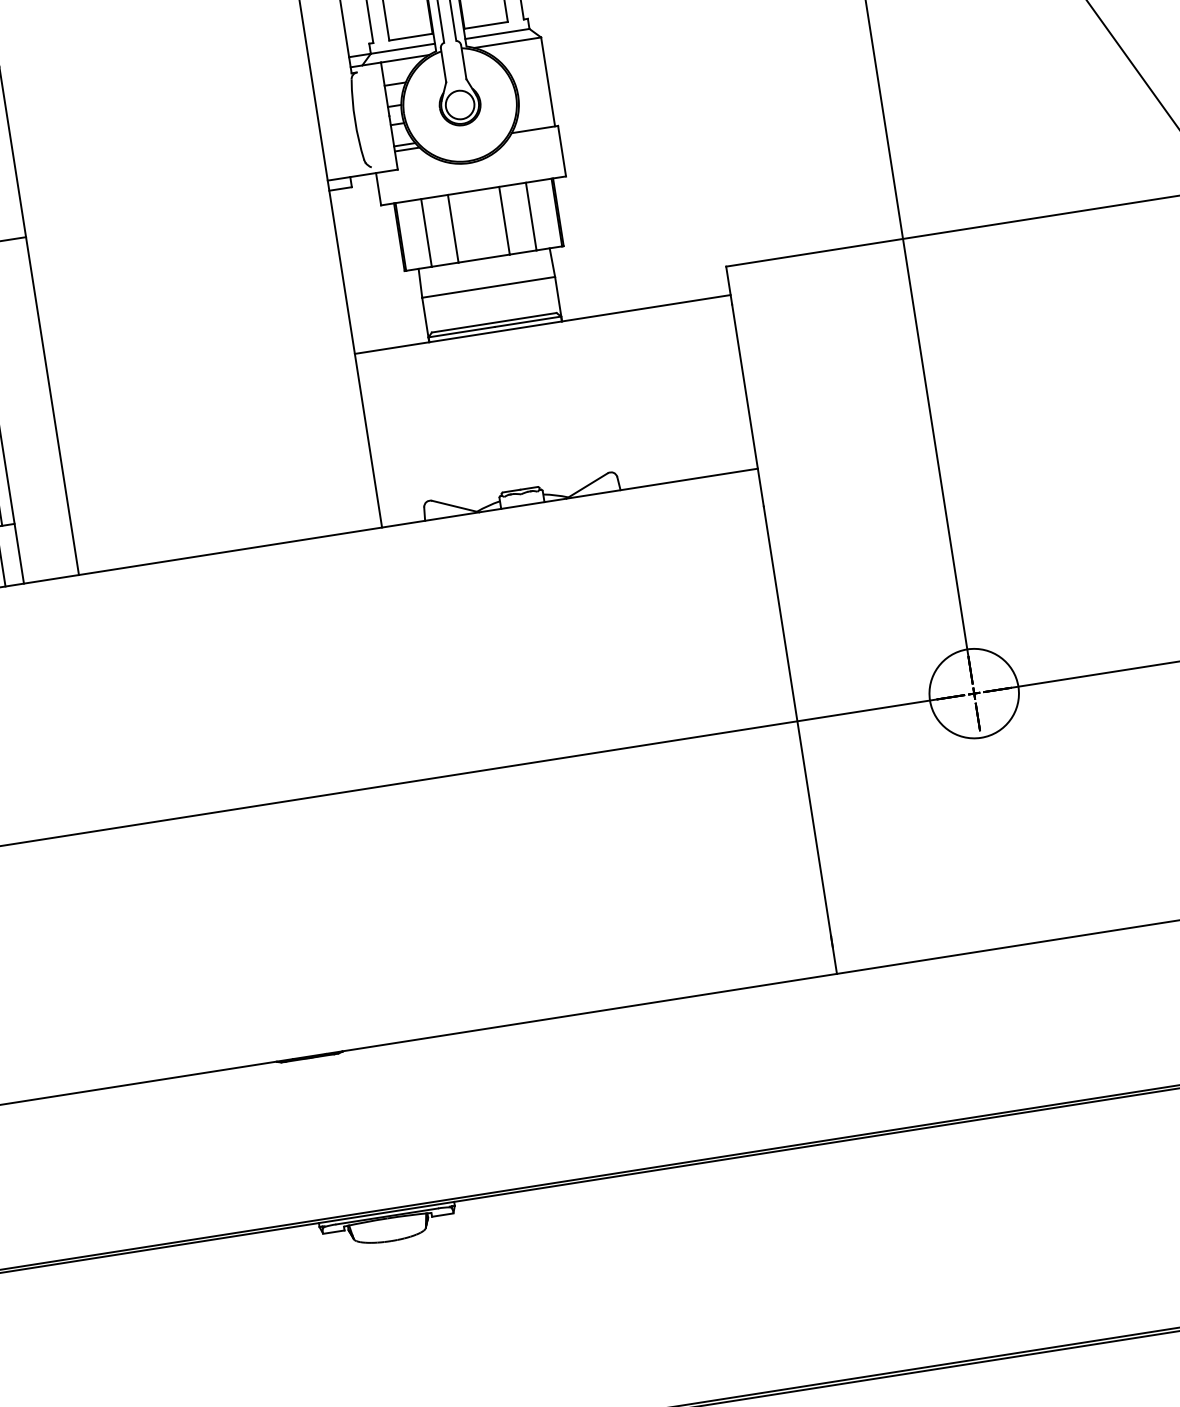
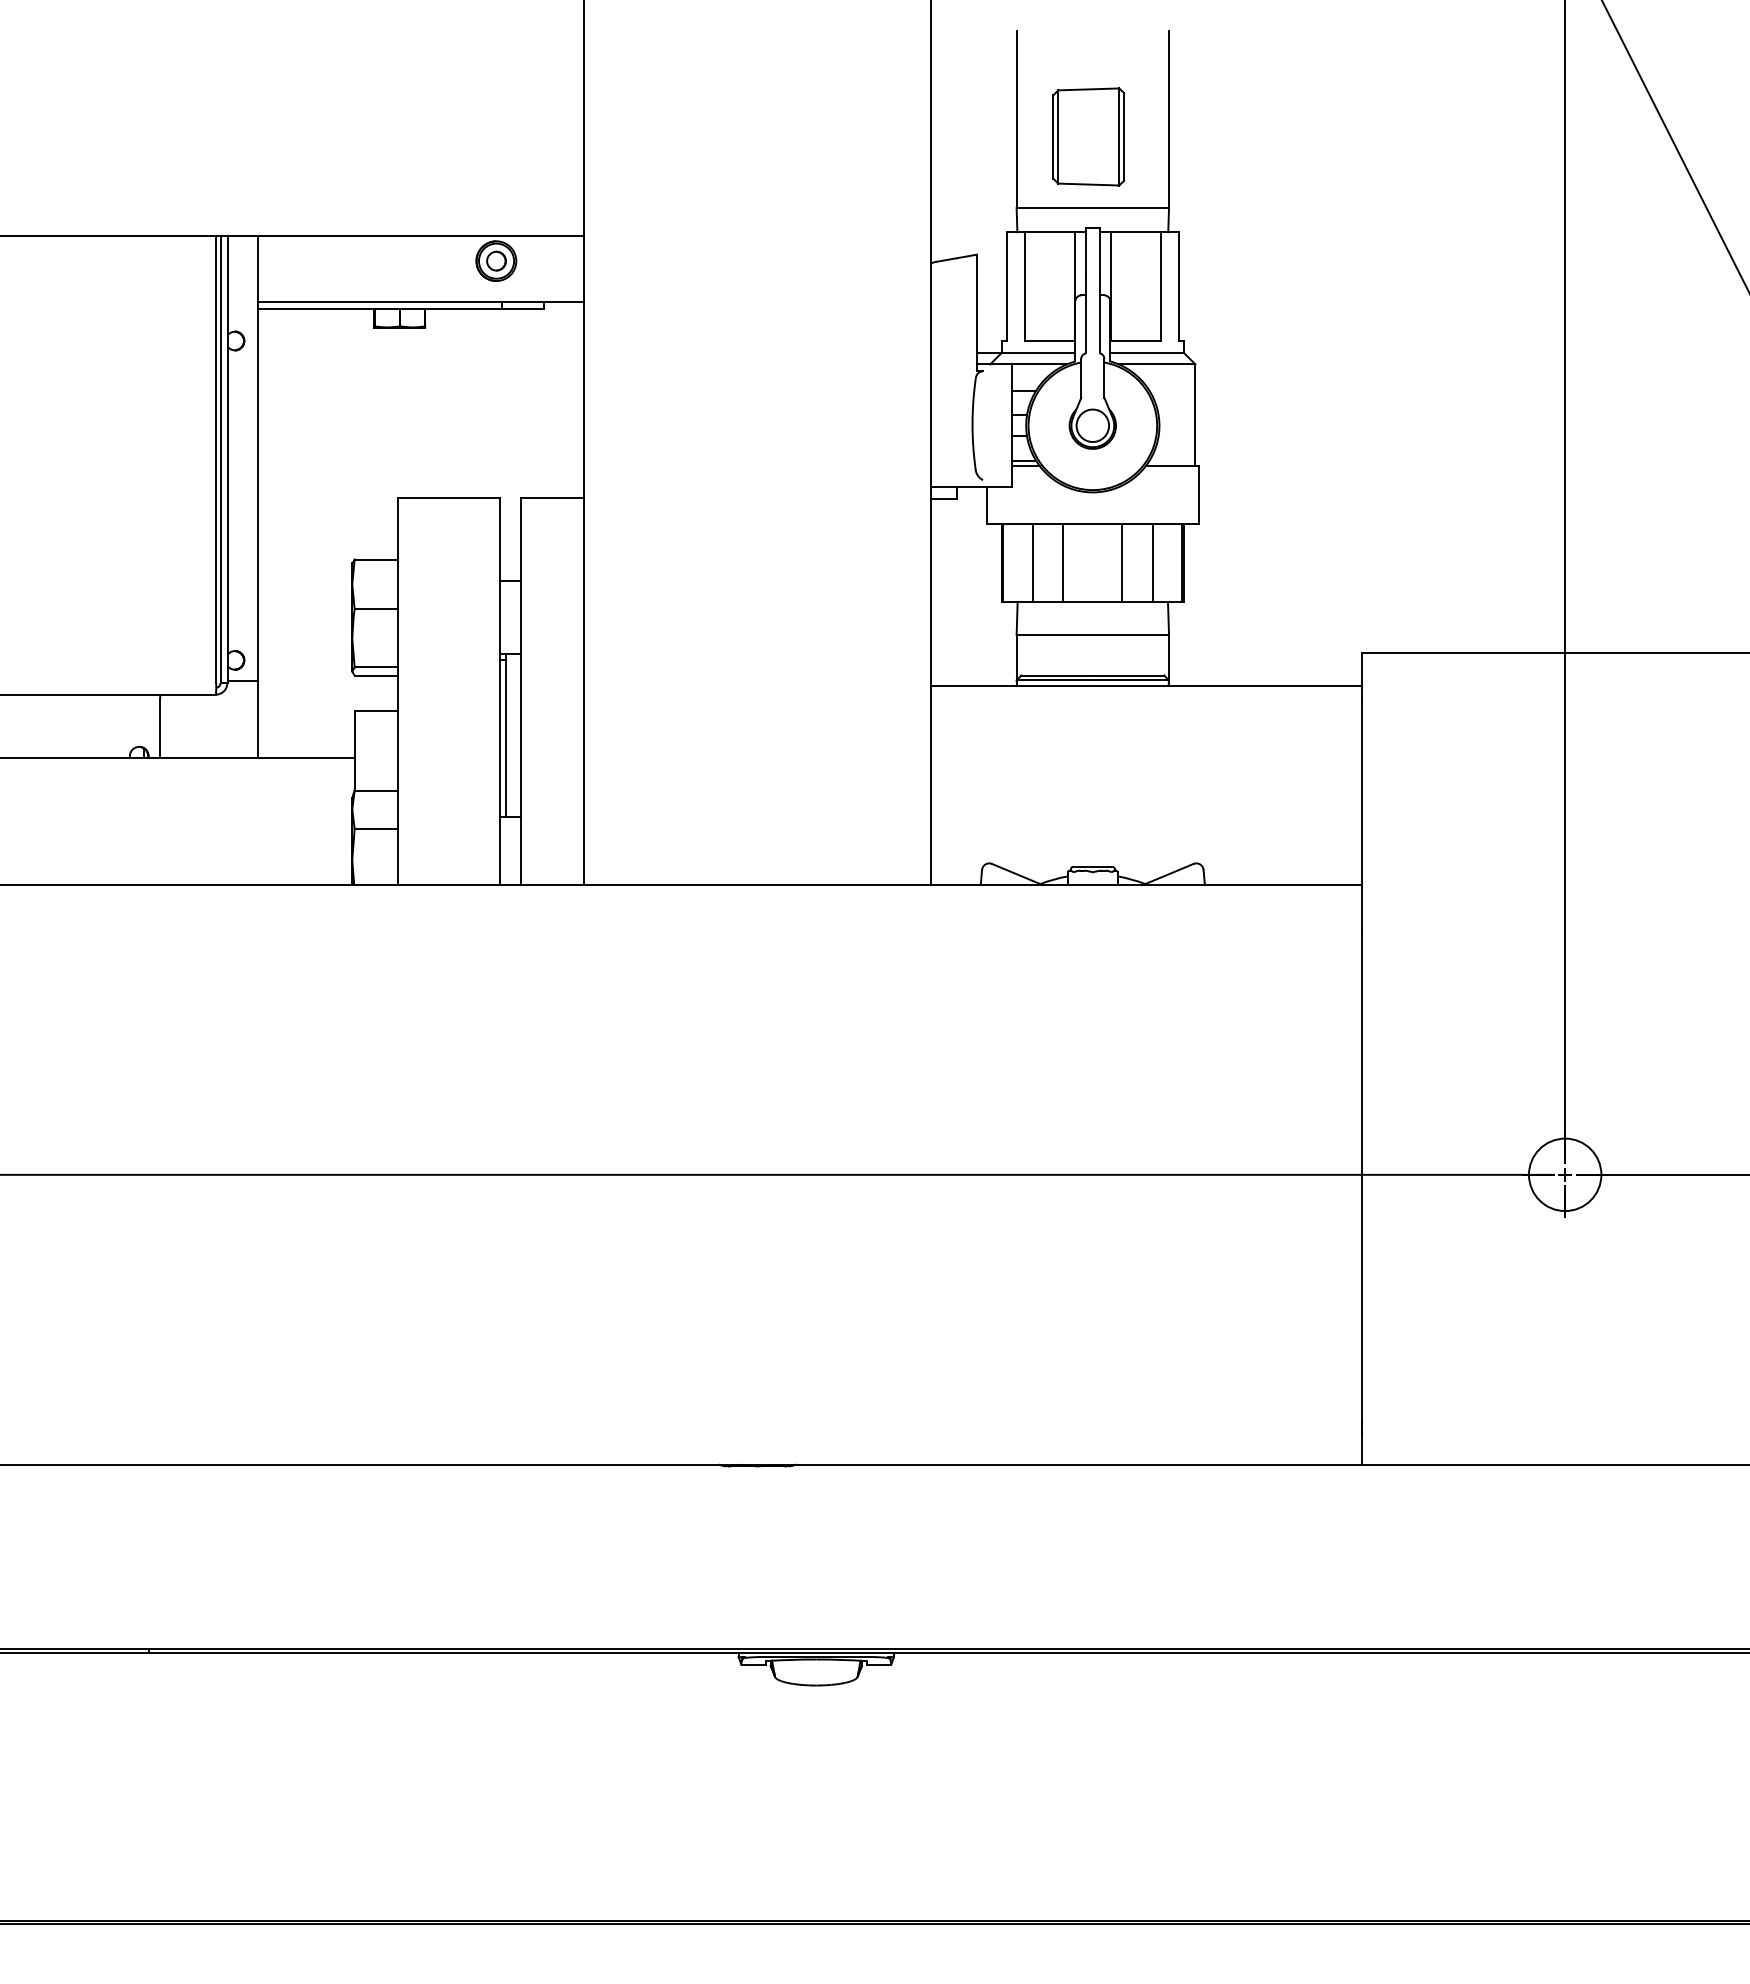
circle: (973, 693) -> (1564, 1174), size x0.71

